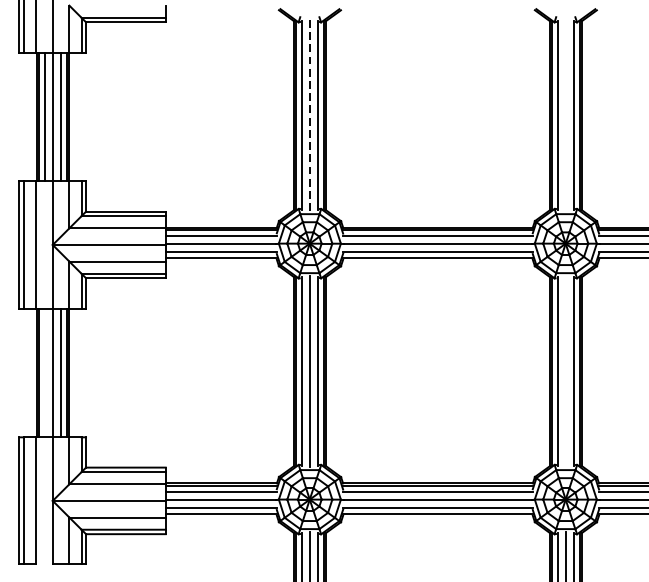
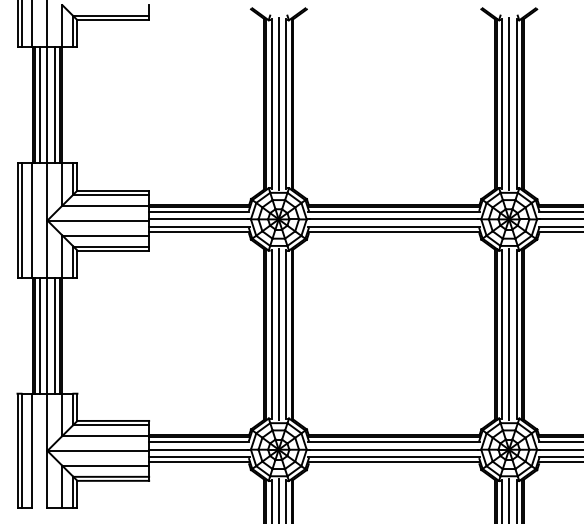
line: (309, 115) -> (278, 104), dashed -> solid
line: (566, 115) -> (509, 104), added
line: (566, 371) -> (509, 334), added
line: (45, 372) -> (40, 335), added

